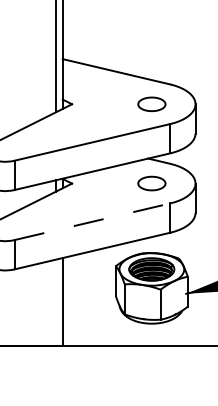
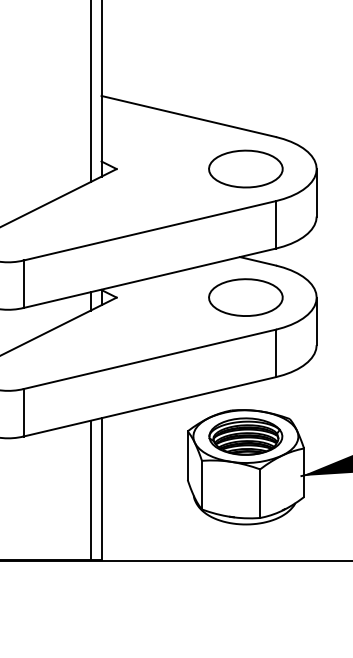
part: (151, 104) -> (245, 169), size x1.67
part: (151, 183) -> (245, 297), size x1.67
line: (93, 221) -> (151, 358), dashed -> solid
line: (56, 302) -> (91, 490), added

